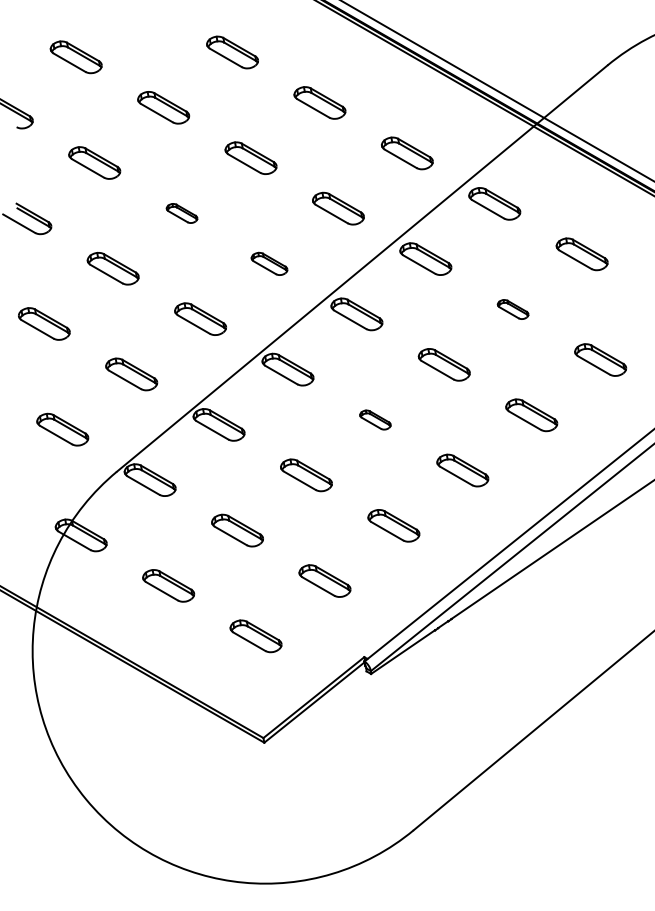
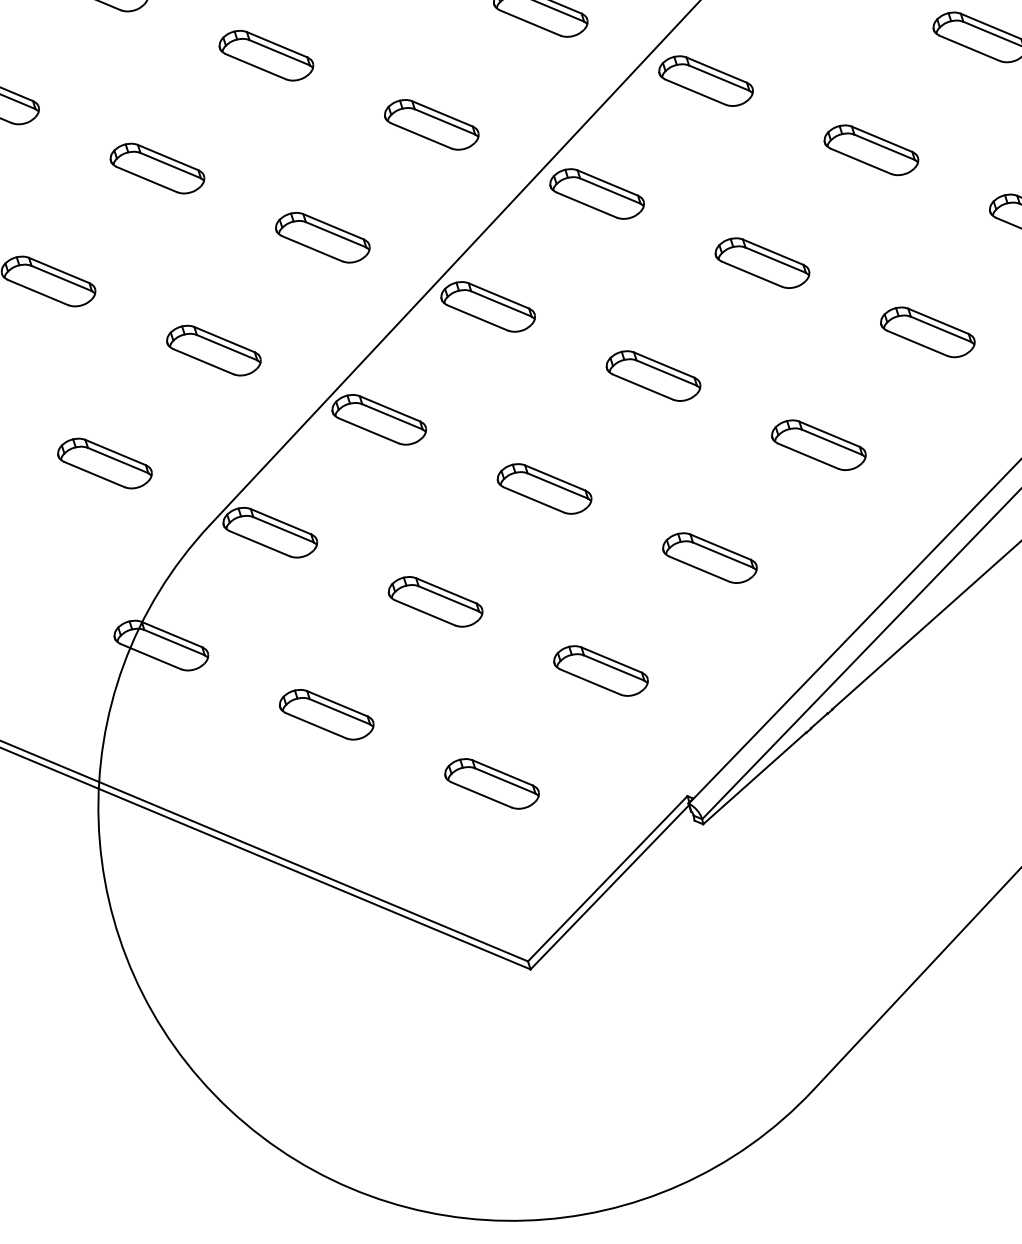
part: (181, 213) -> (265, 55), size x1.67
part: (269, 263) -> (431, 124), size x1.43
part: (512, 309) -> (870, 150), size x1.67
part: (375, 419) -> (653, 374), size x1.67

